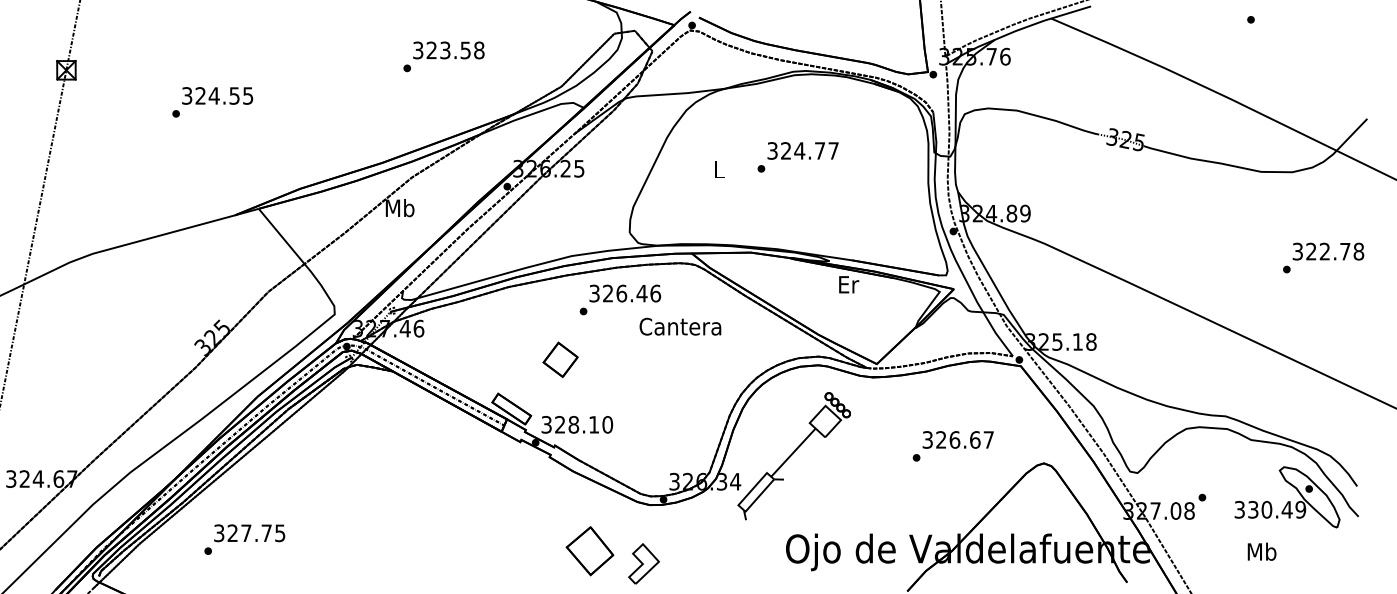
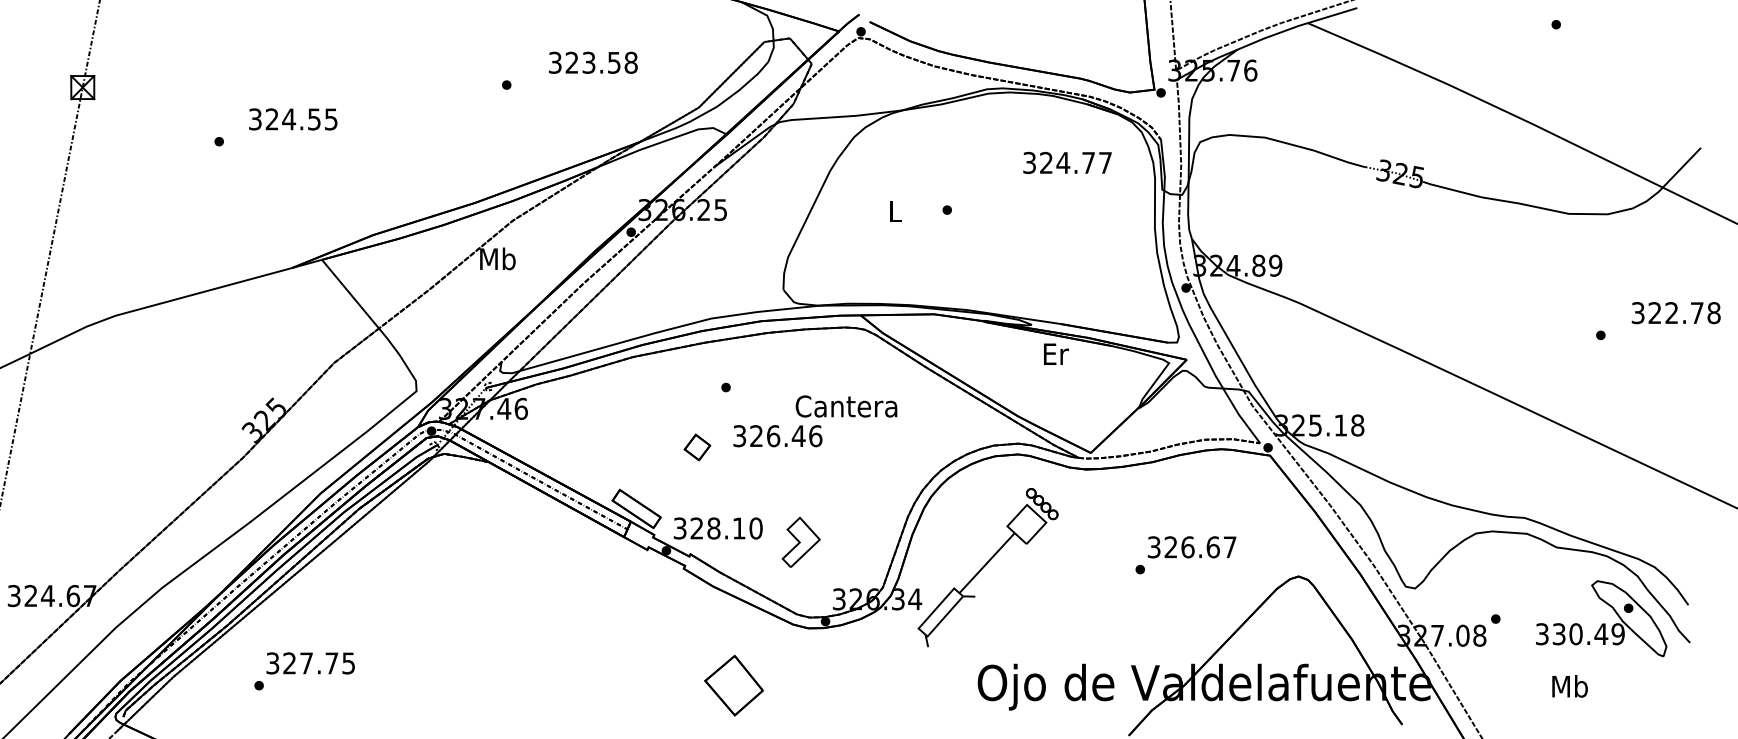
text: (448, 50) -> (592, 62), moved
text: (217, 95) -> (293, 118), moved
text: (802, 150) -> (1066, 162), moved
text: (1328, 251) -> (1676, 312), moved
text: (625, 293) -> (778, 436), moved
part: (560, 359) -> (697, 447), size x0.6
part: (643, 563) -> (800, 541), moved

